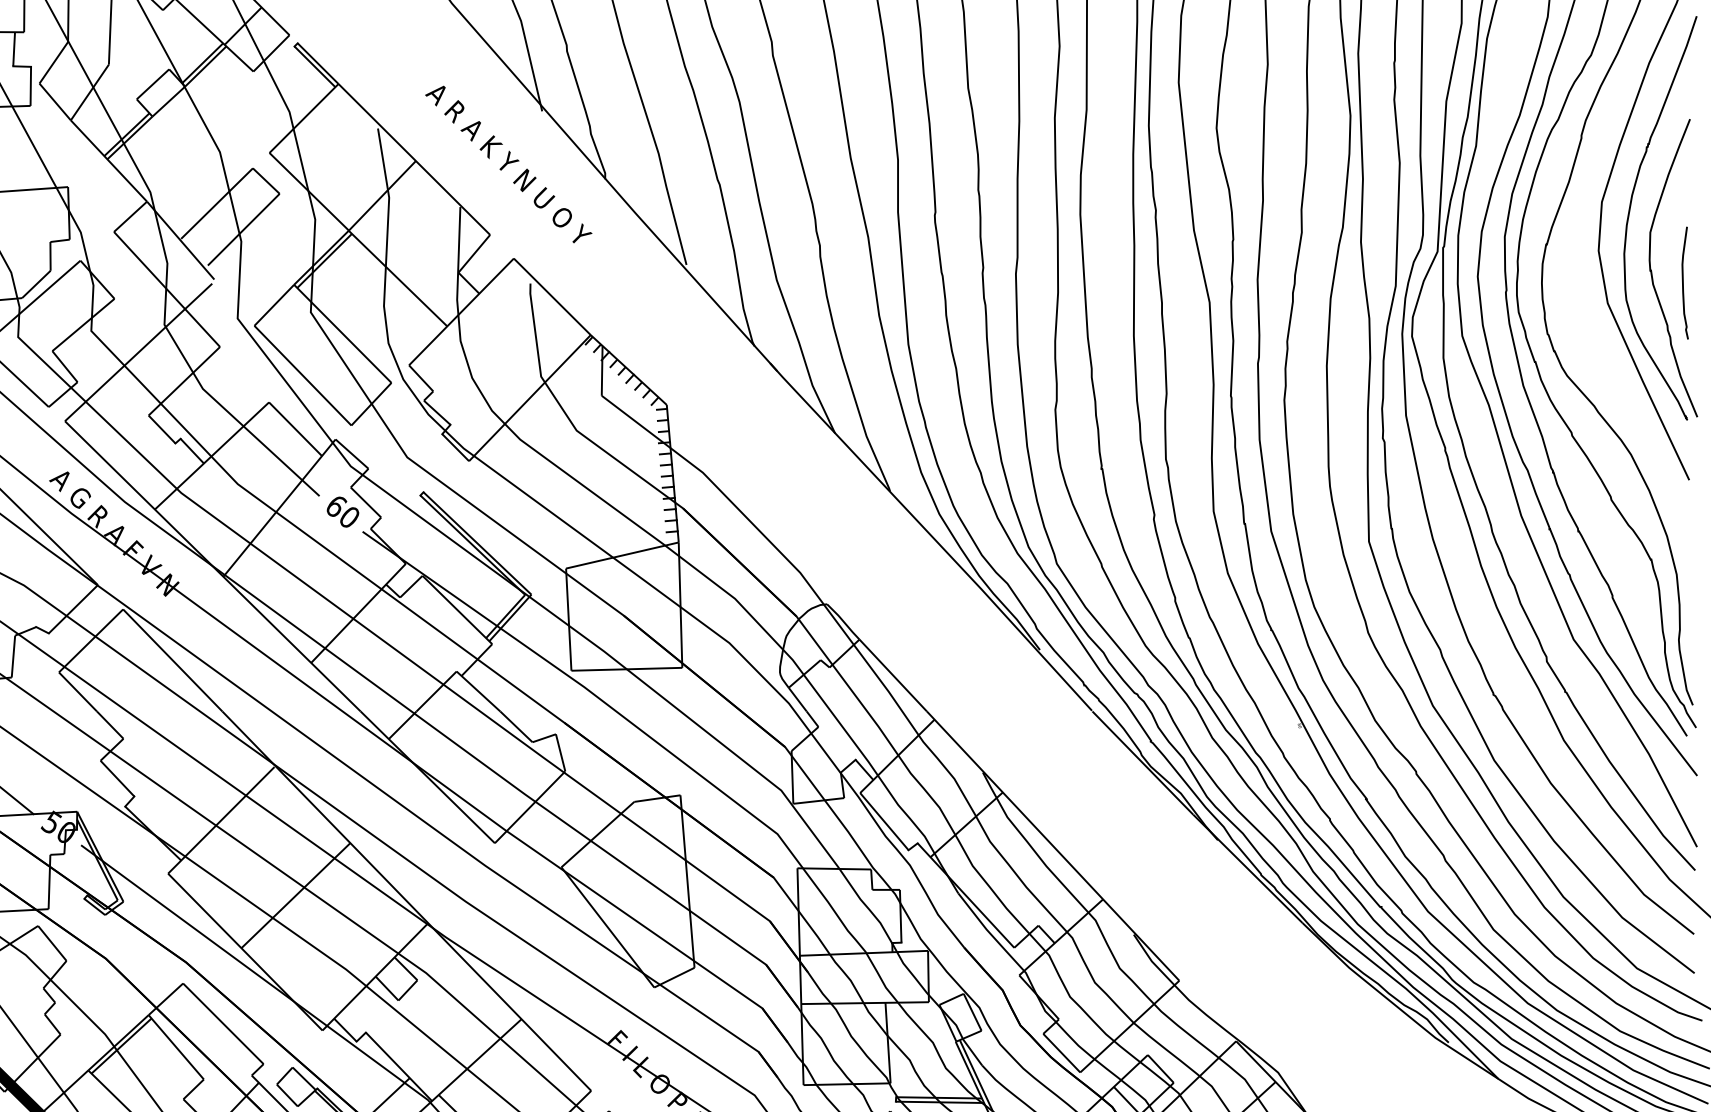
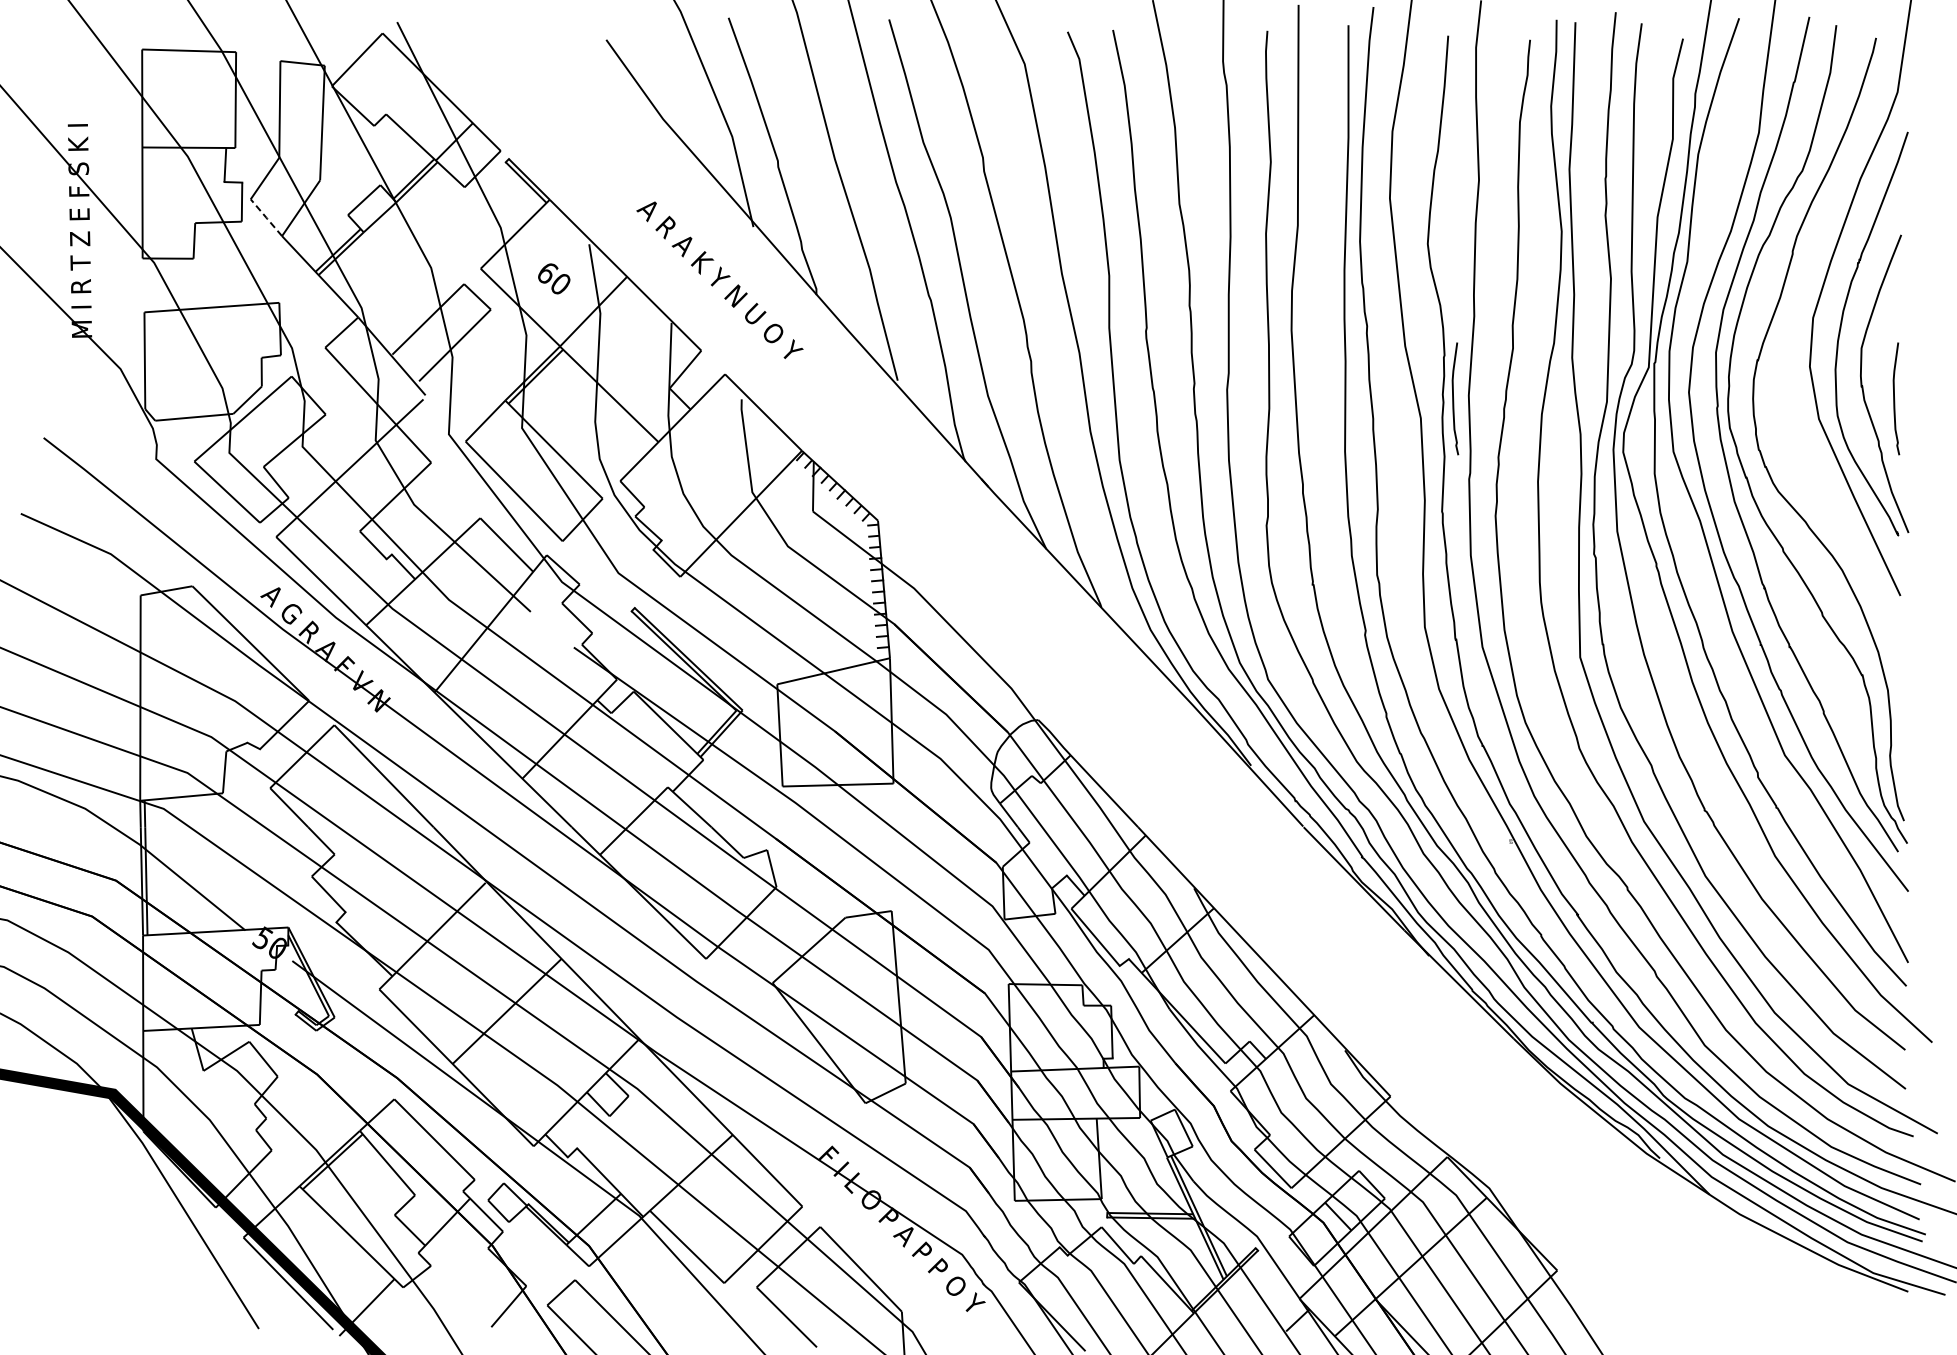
line: (55, 101) -> (266, 217), solid -> dashed
curve: (1243, 283) -> (1454, 399), added
text: (343, 511) -> (554, 278), moved

